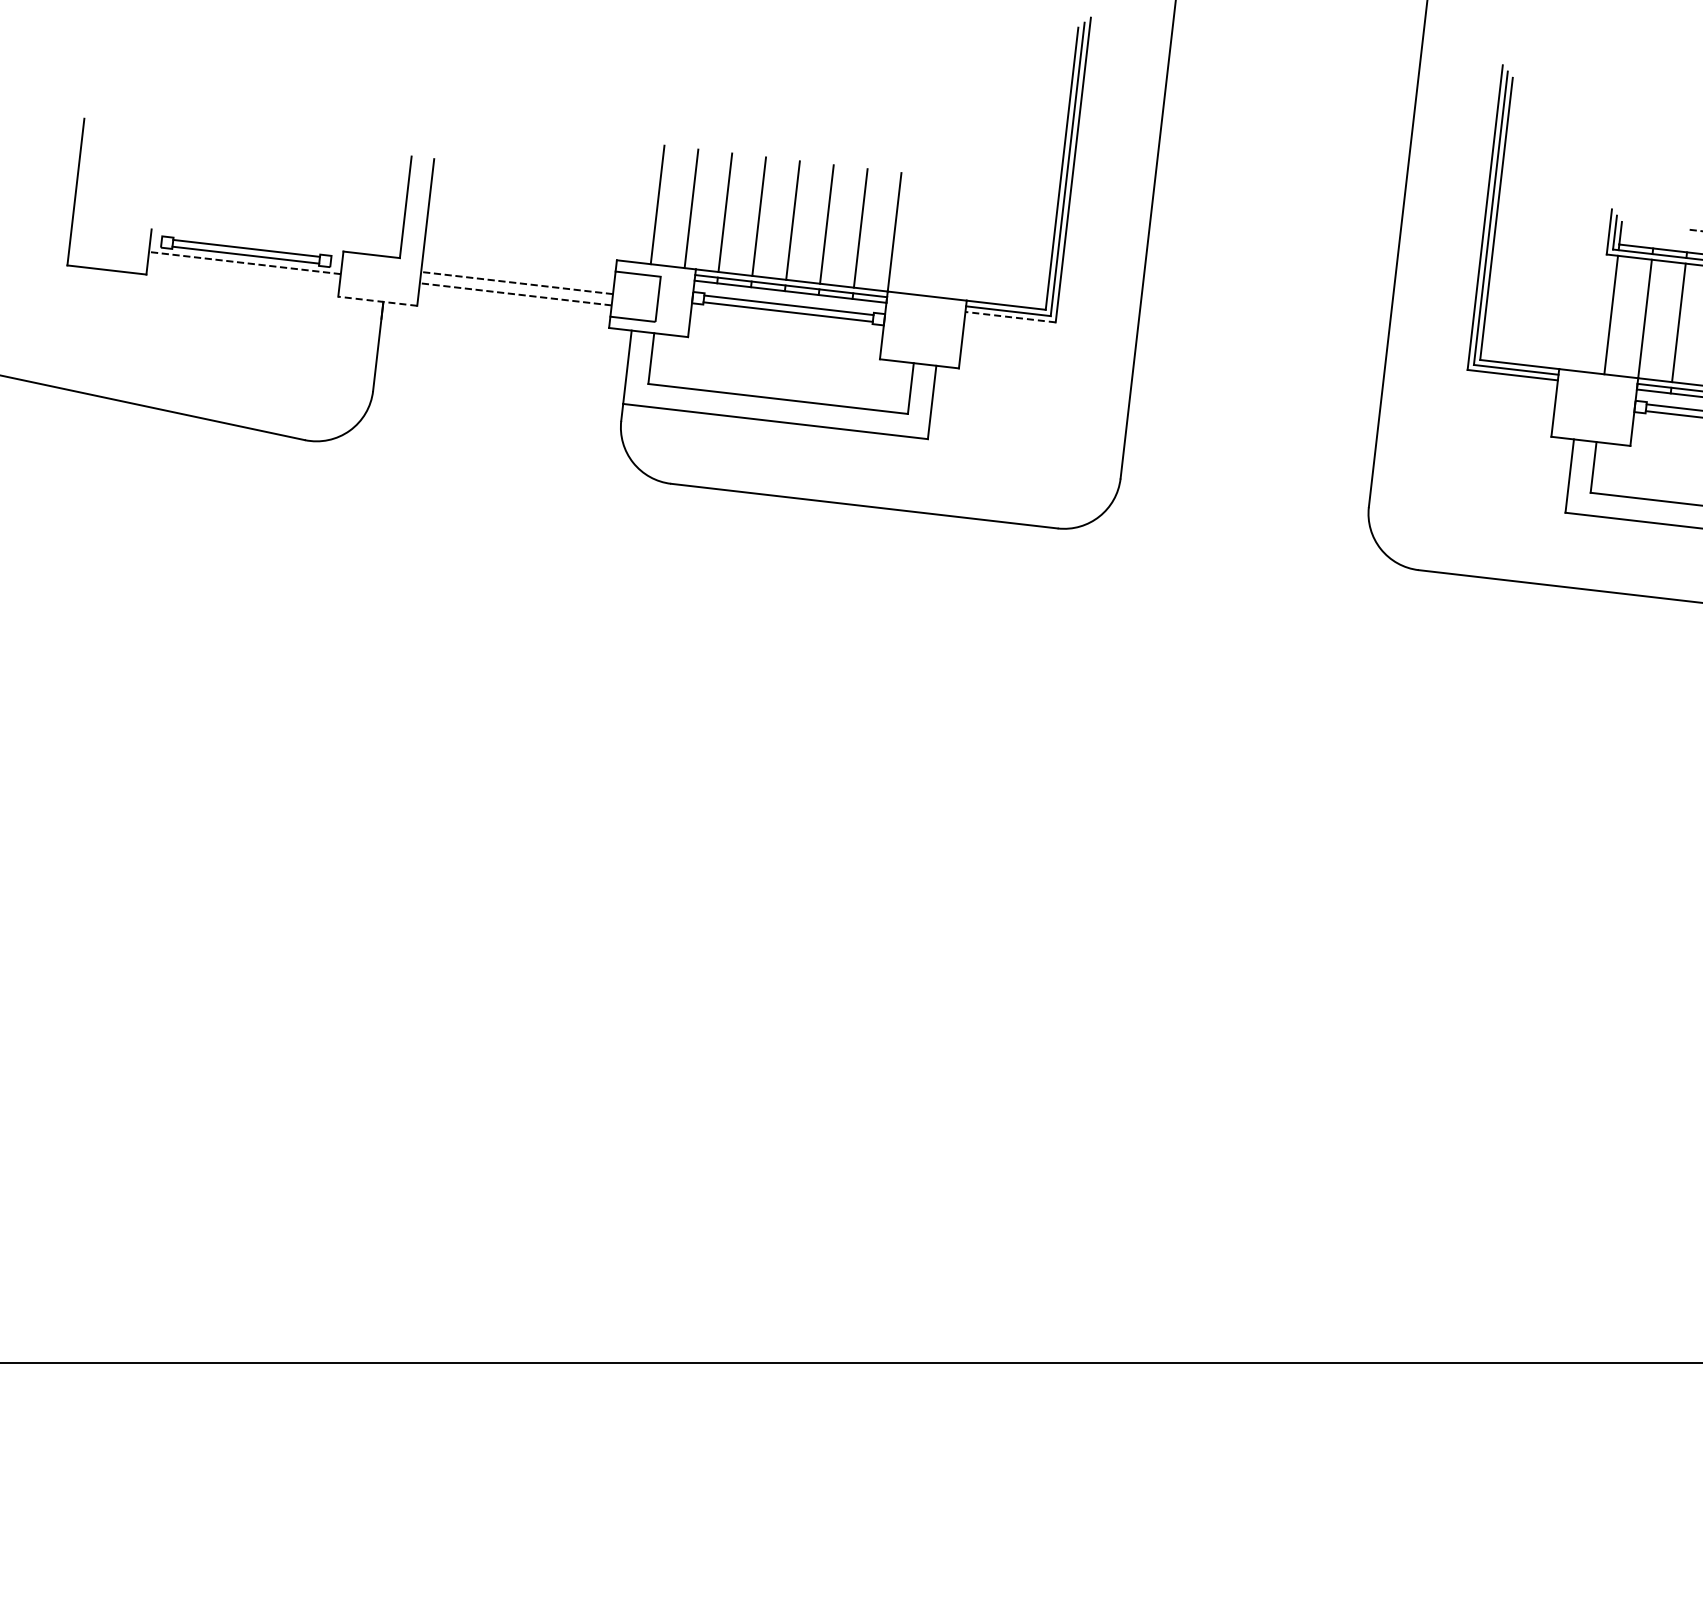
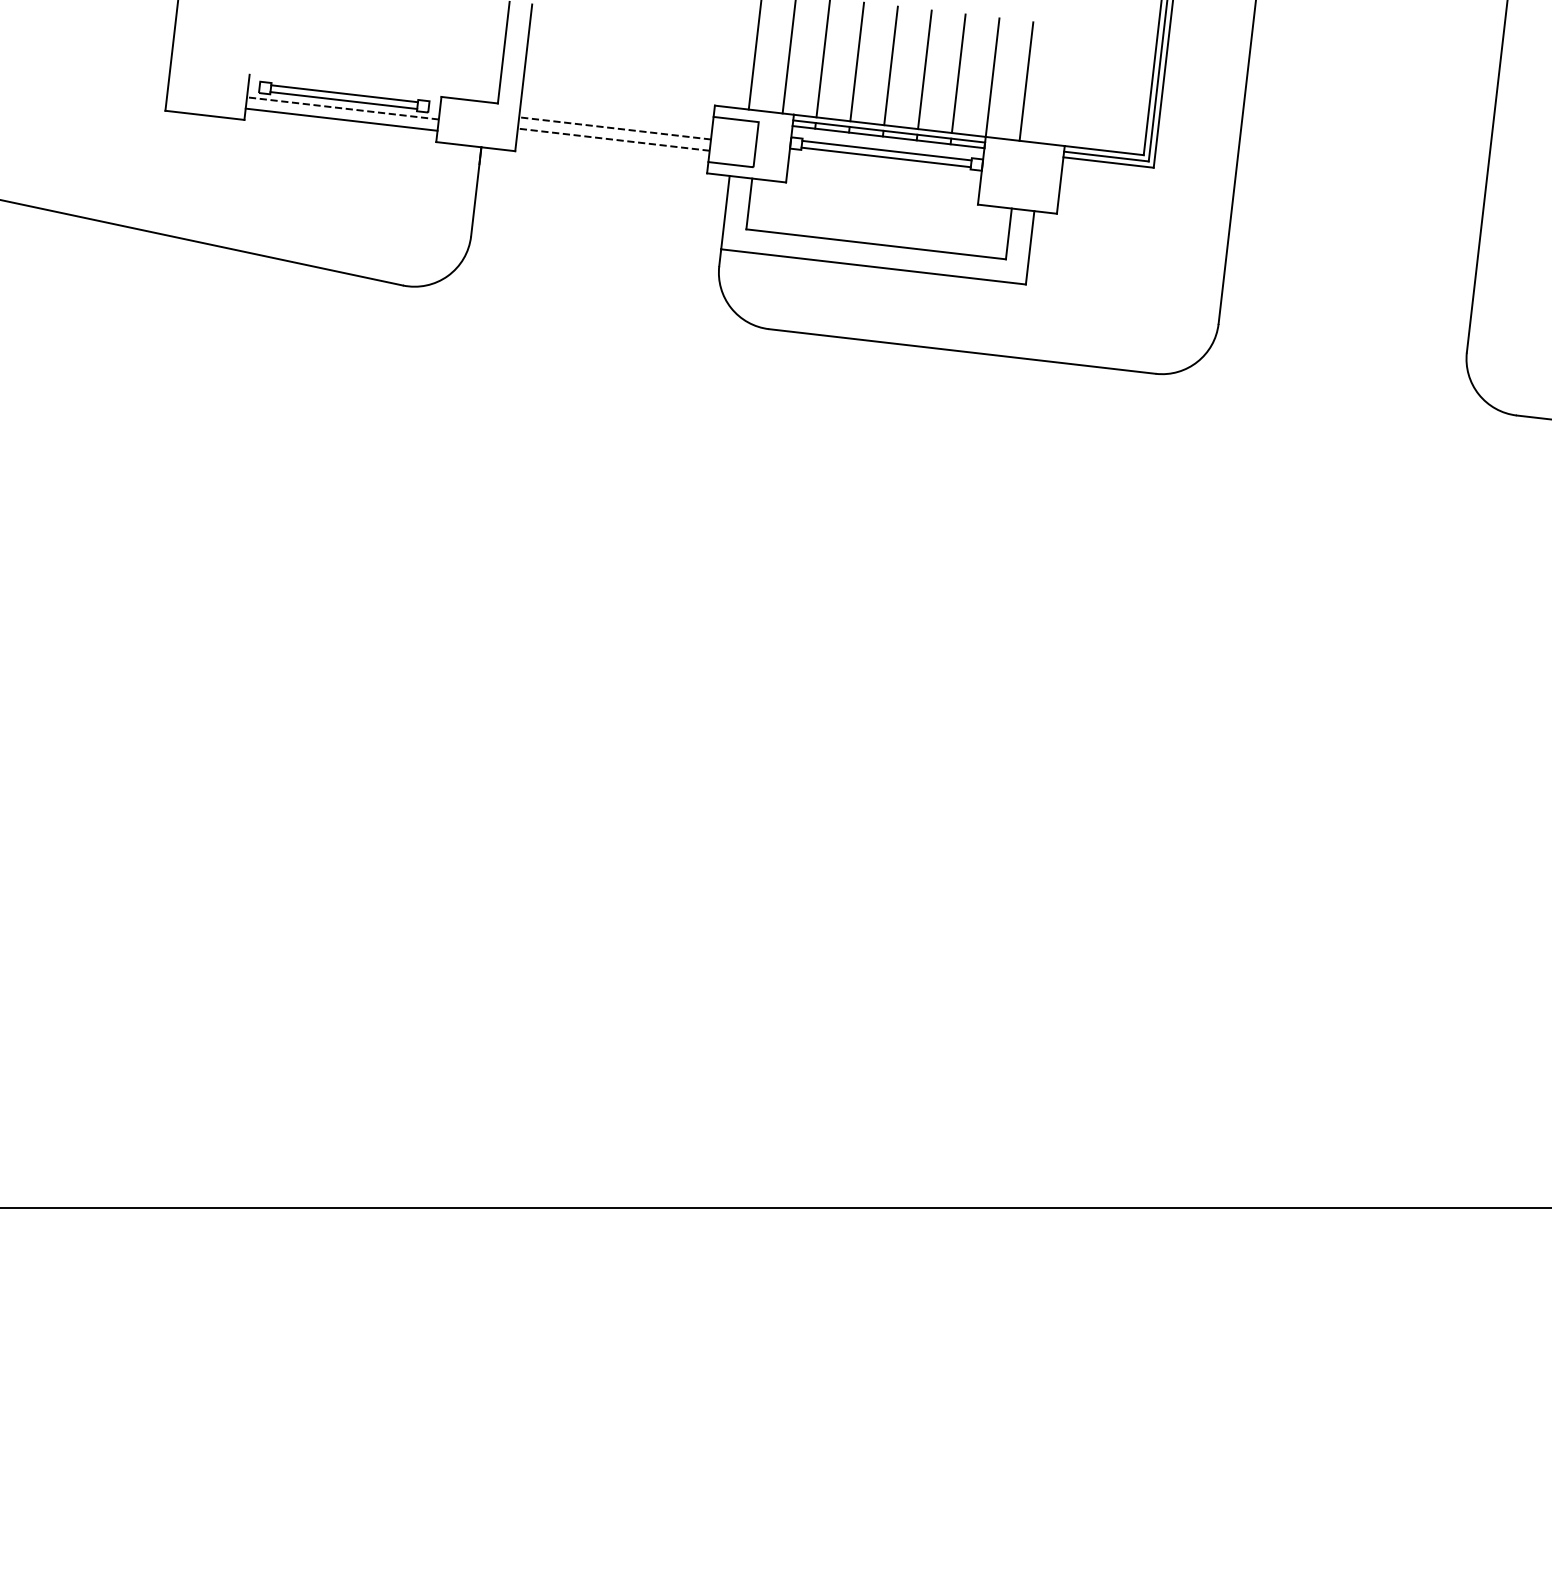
line: (928, 235) -> (1026, 80), added
line: (243, 274) -> (341, 119), added
line: (377, 301) -> (475, 146), dashed -> solid
line: (1010, 317) -> (1108, 162), dashed -> solid

